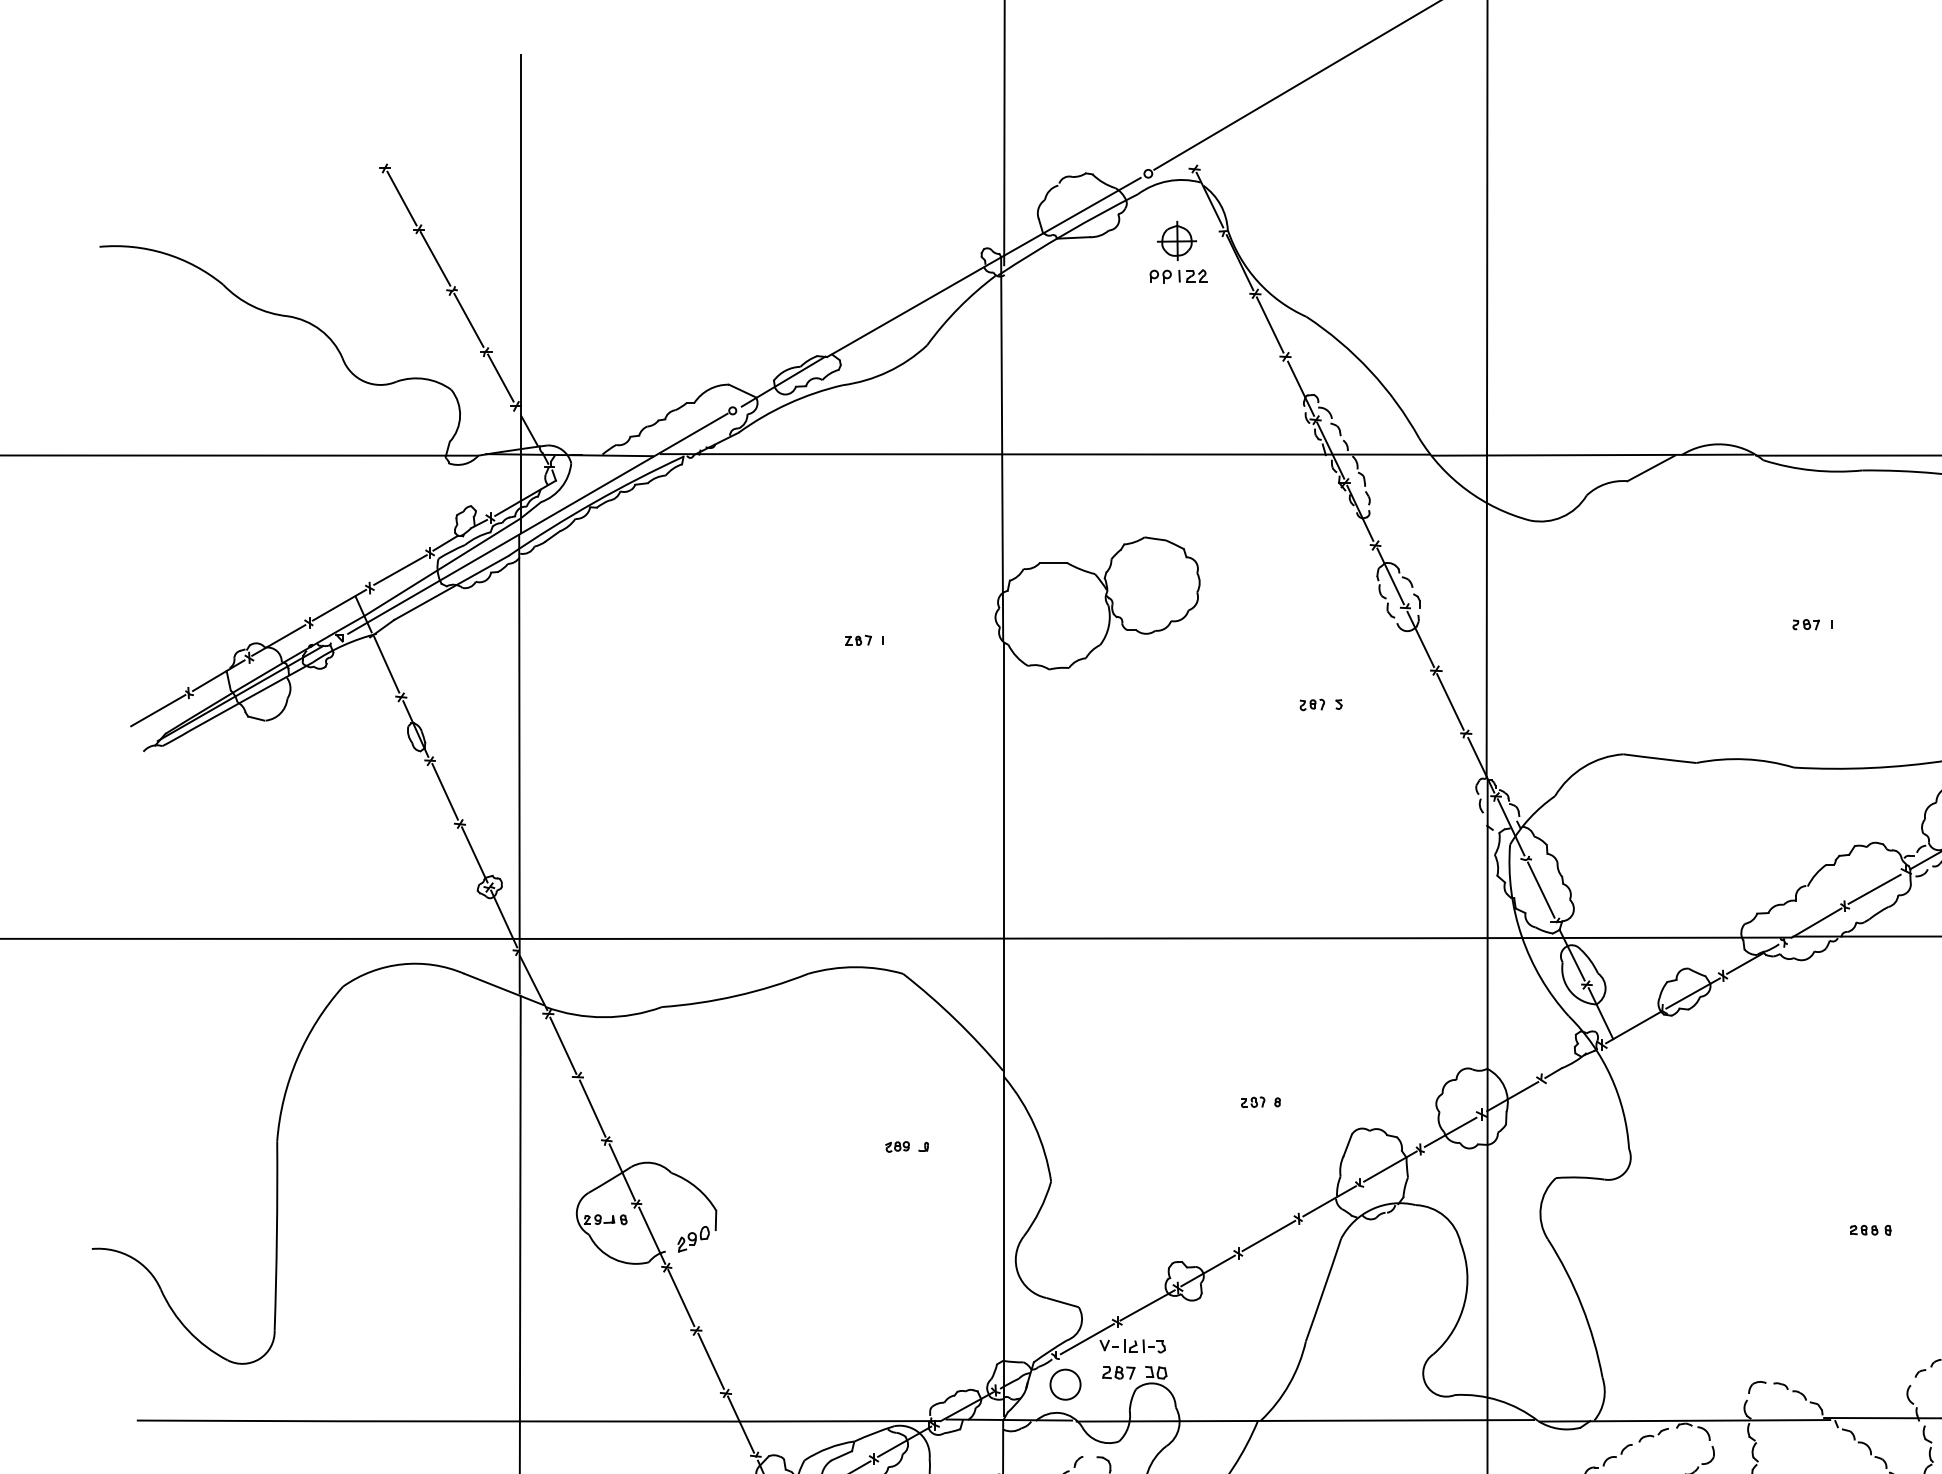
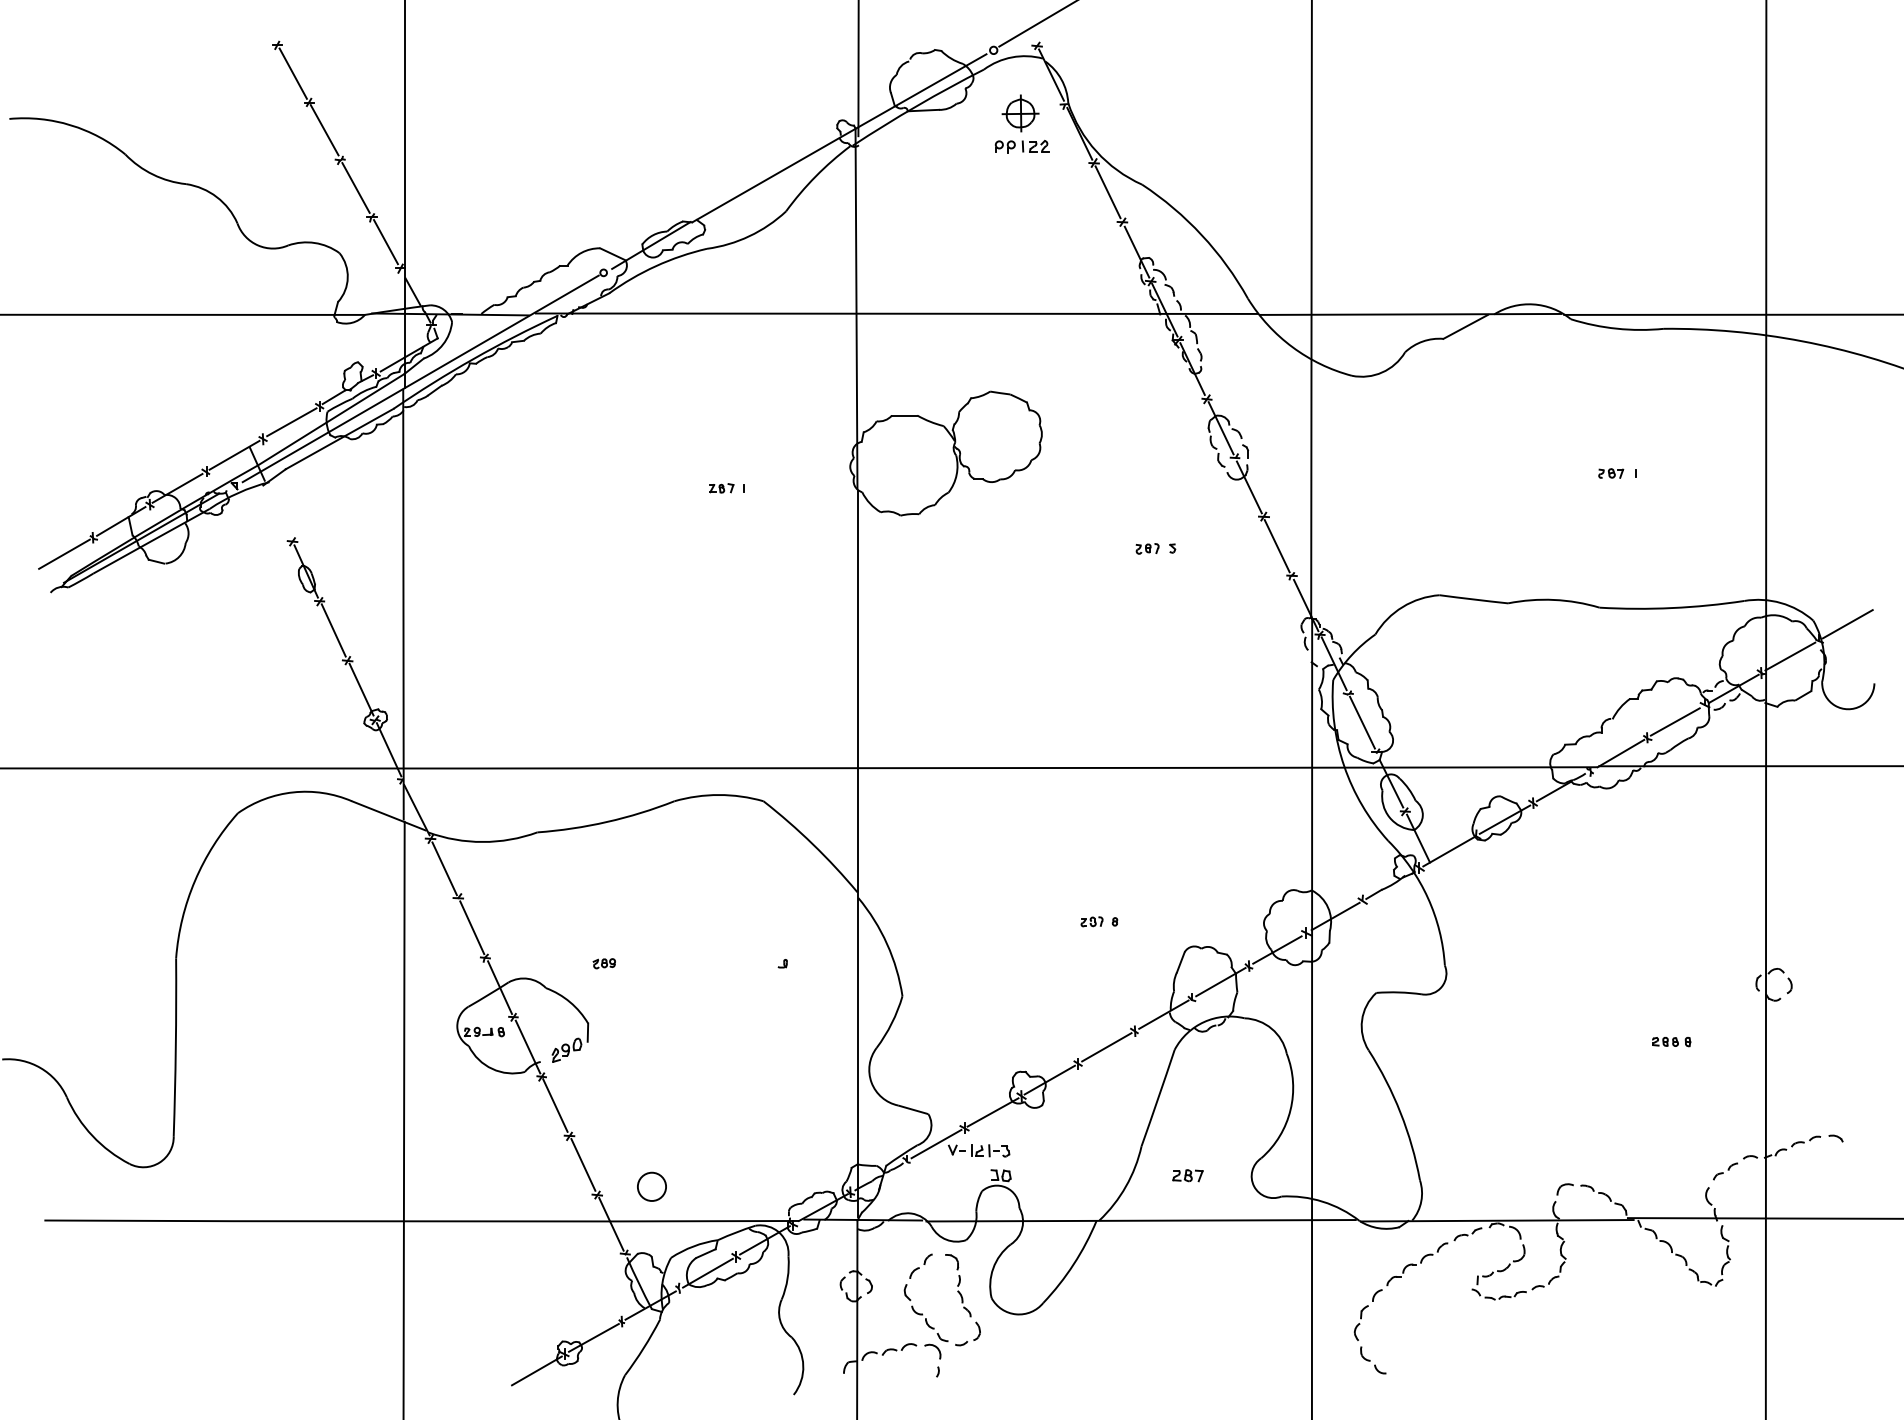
line: (386, 665) -> (278, 511), removed
part: (896, 1146) -> (603, 963), moved
part: (1118, 1372) -> (1187, 1175), moved
circle: (1065, 1384) -> (651, 1186), moved

